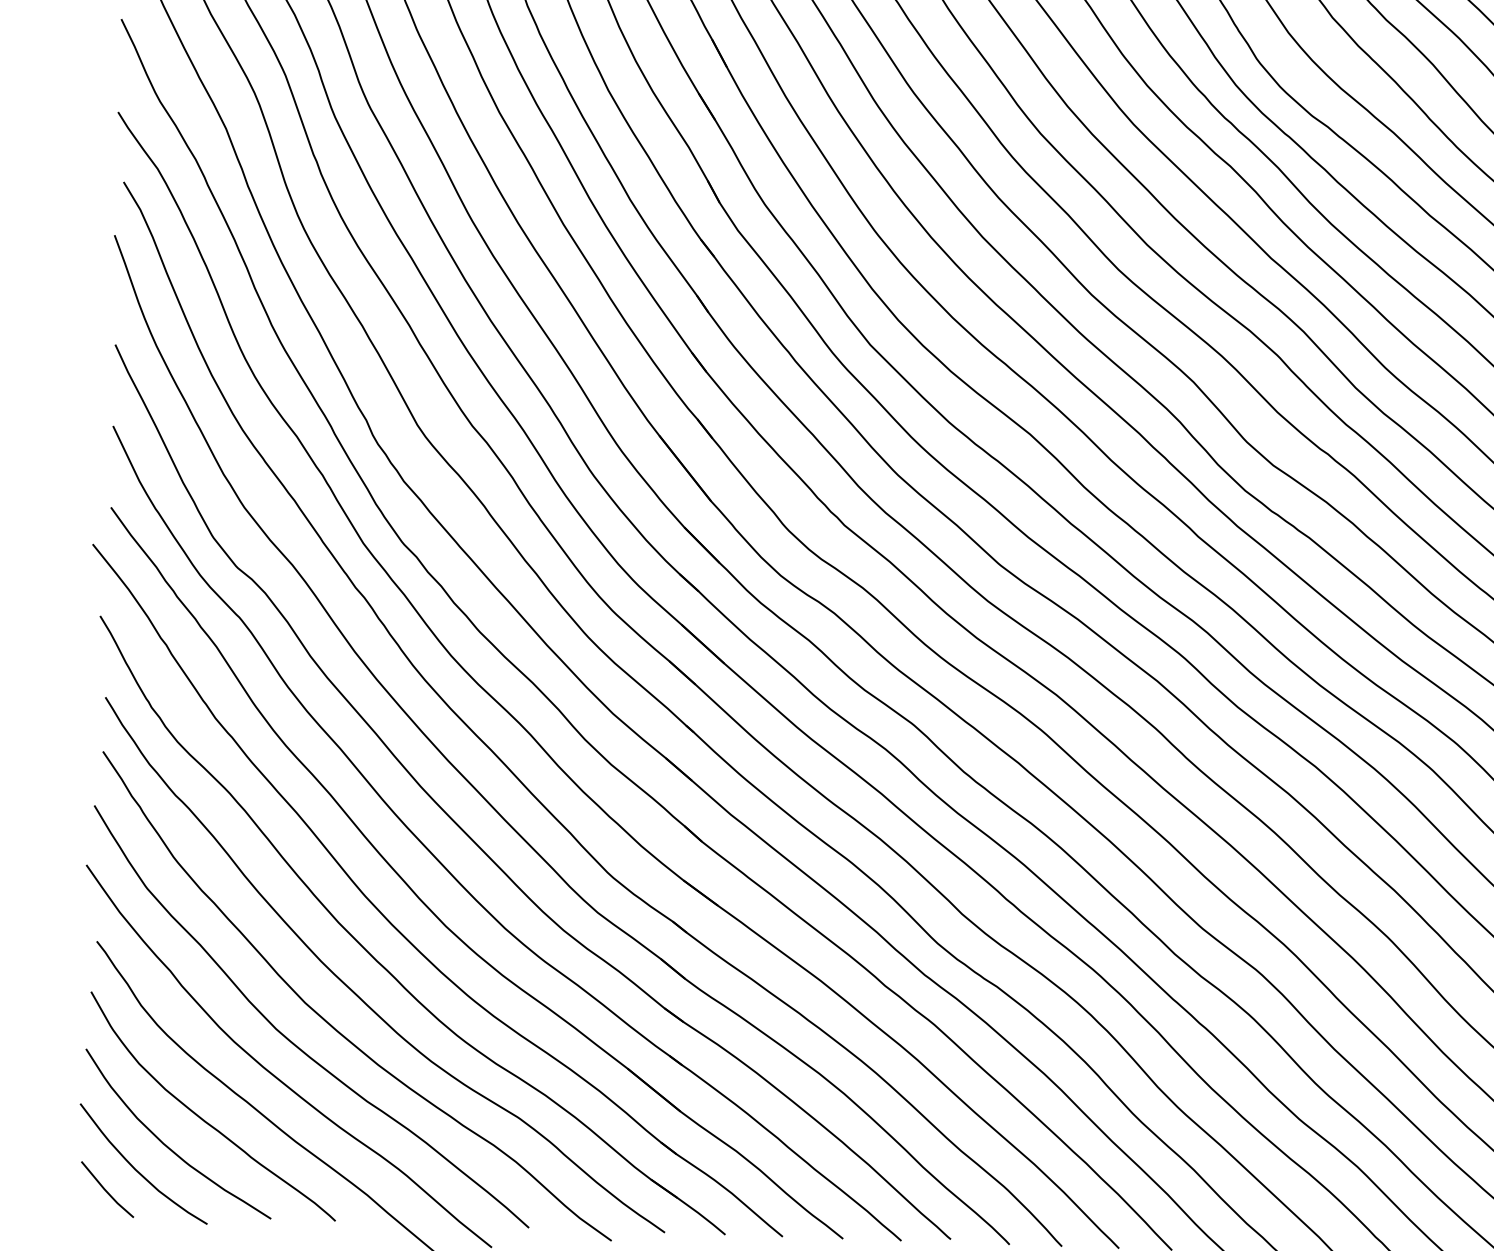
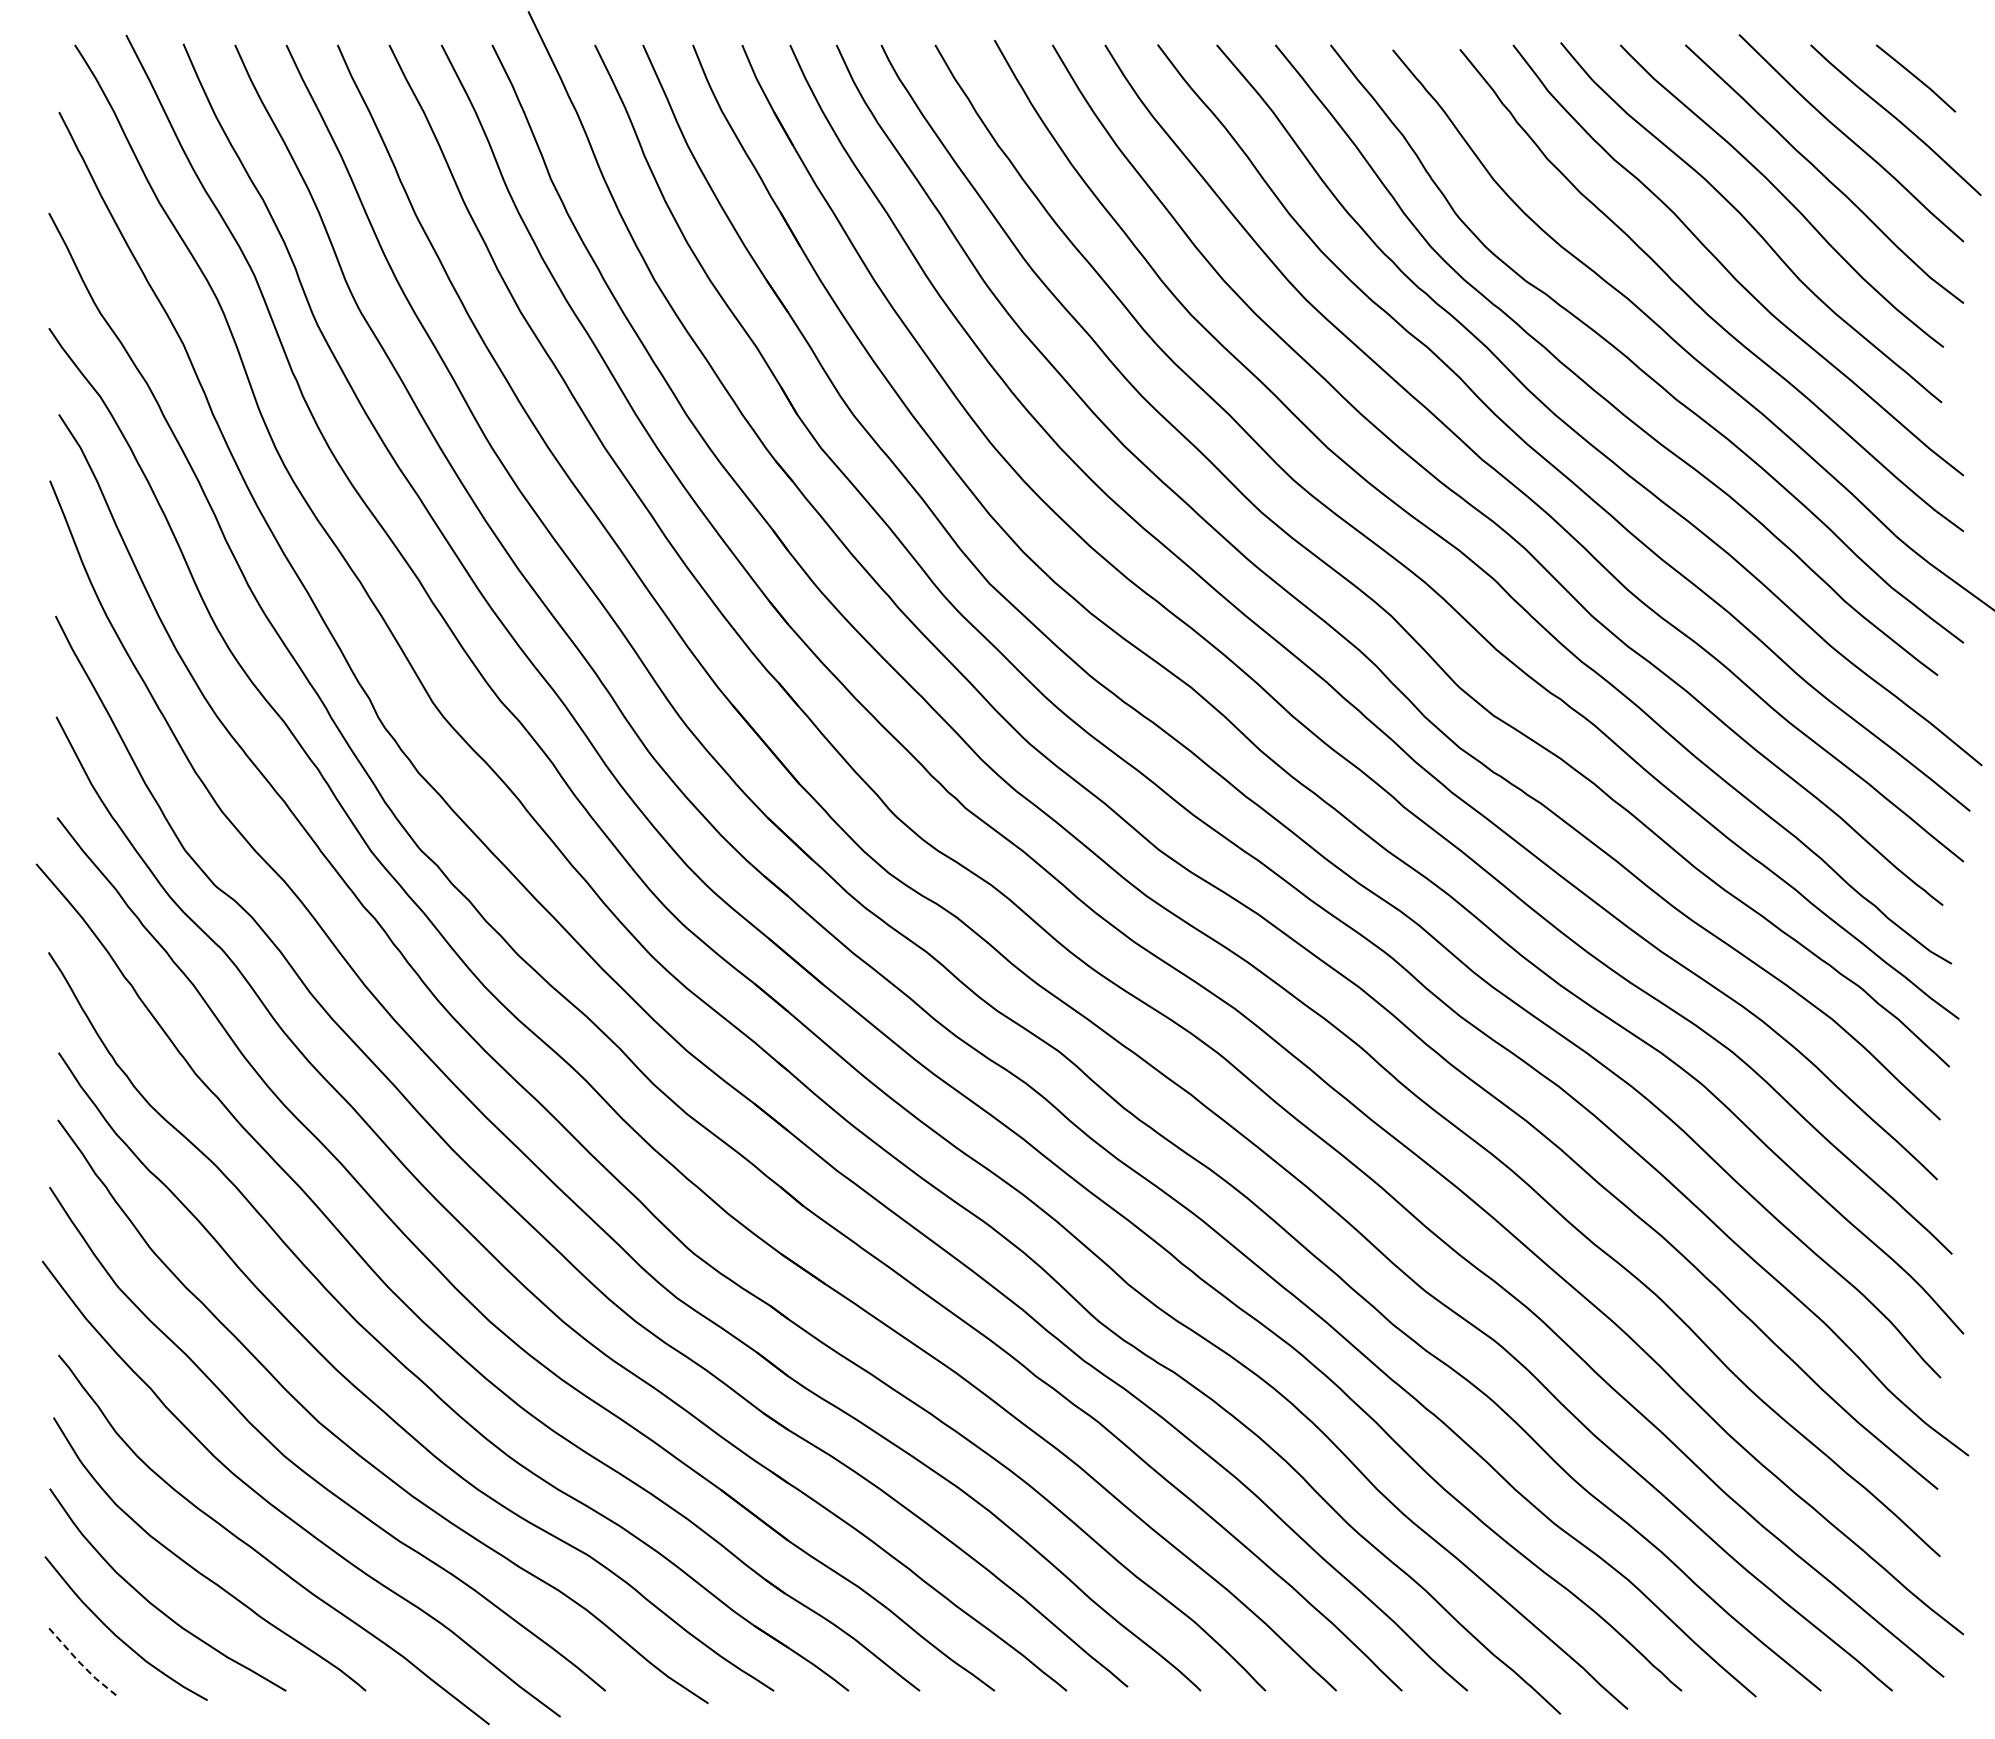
line: (105, 1190) -> (80, 1663), solid -> dashed

